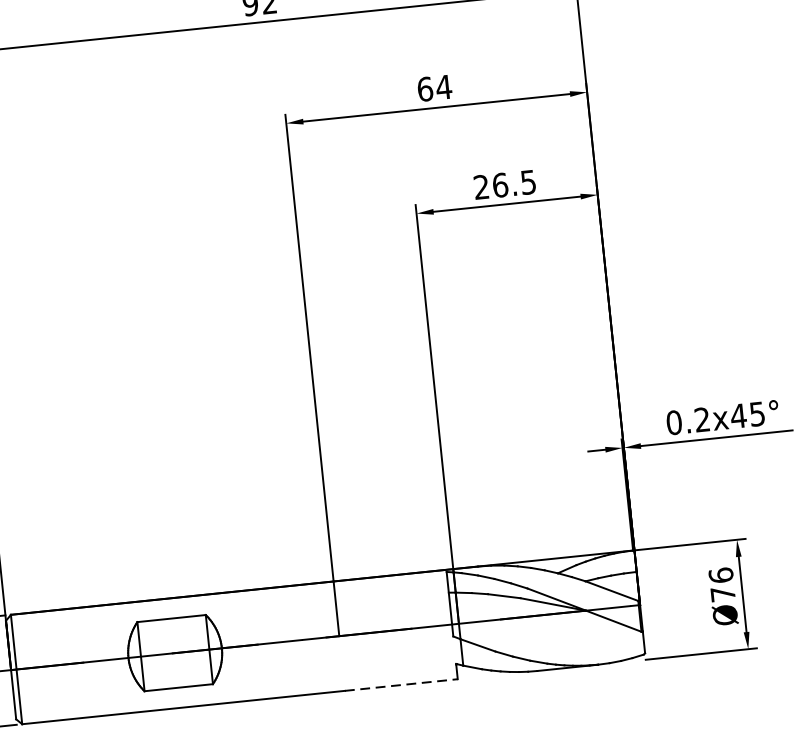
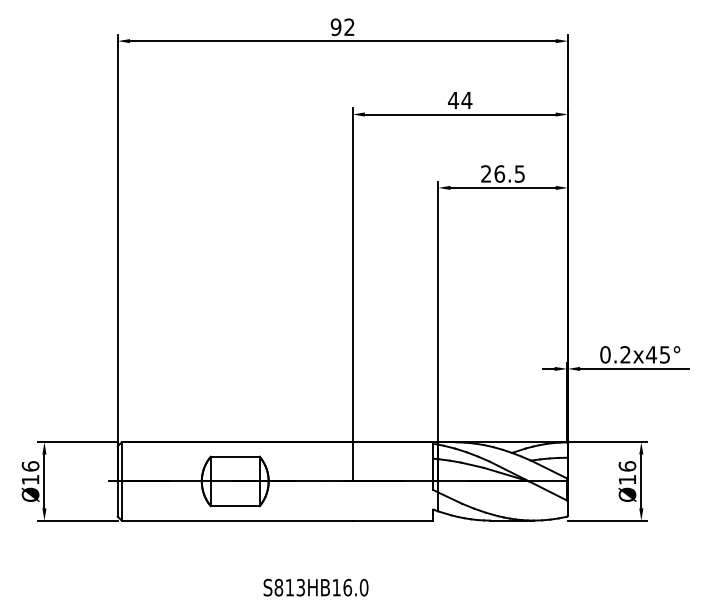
text: (425, 89) -> (453, 100), 64 -> 44
text: (723, 593) -> (627, 479), Ø76 -> Ø16
line: (401, 684) -> (393, 520), dashed -> solid

